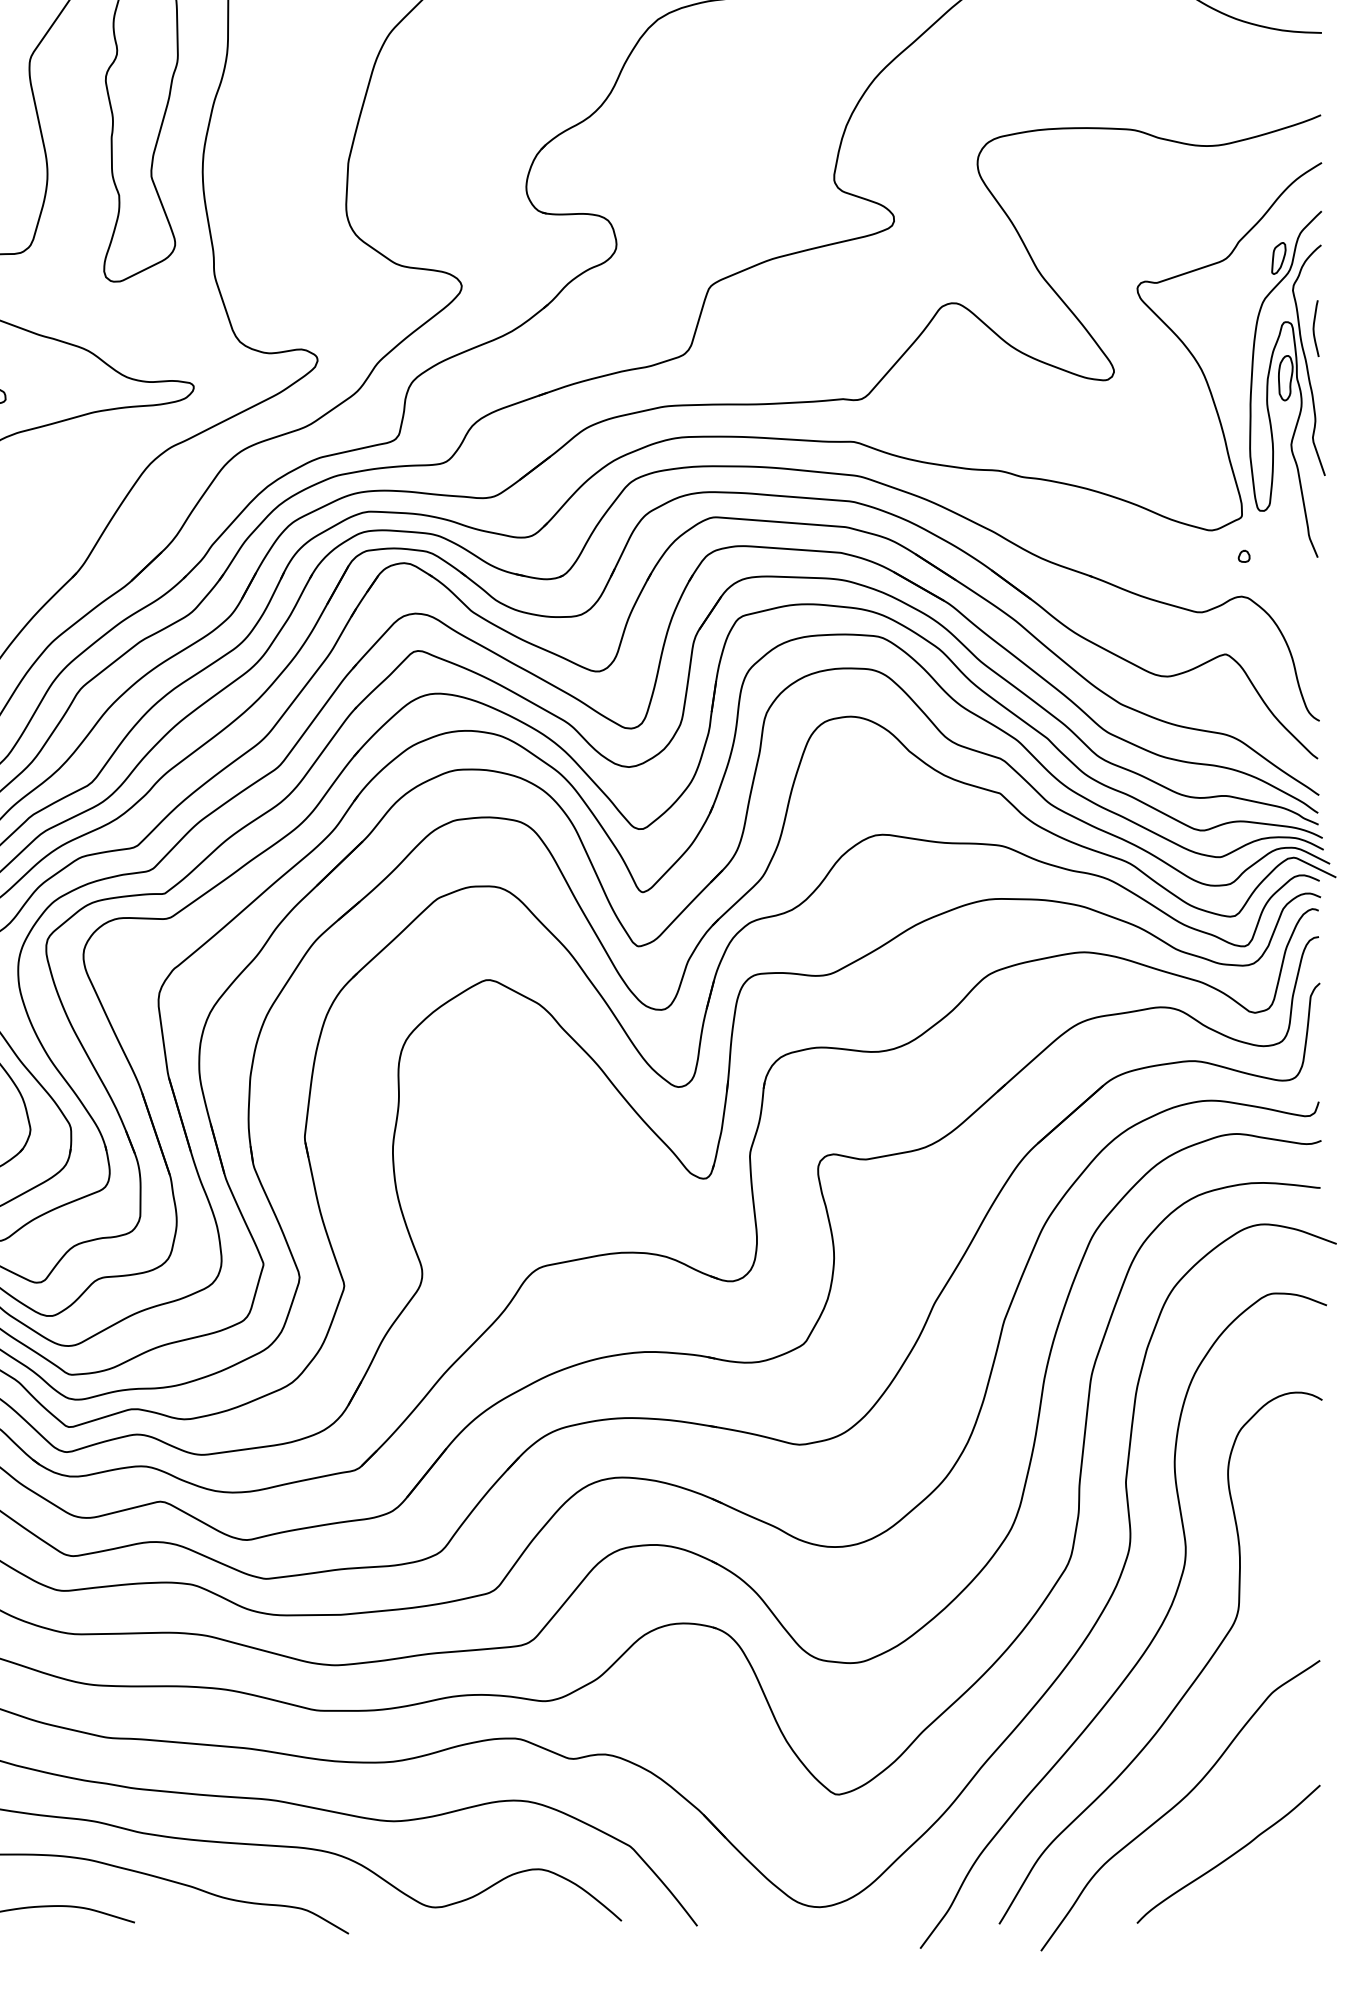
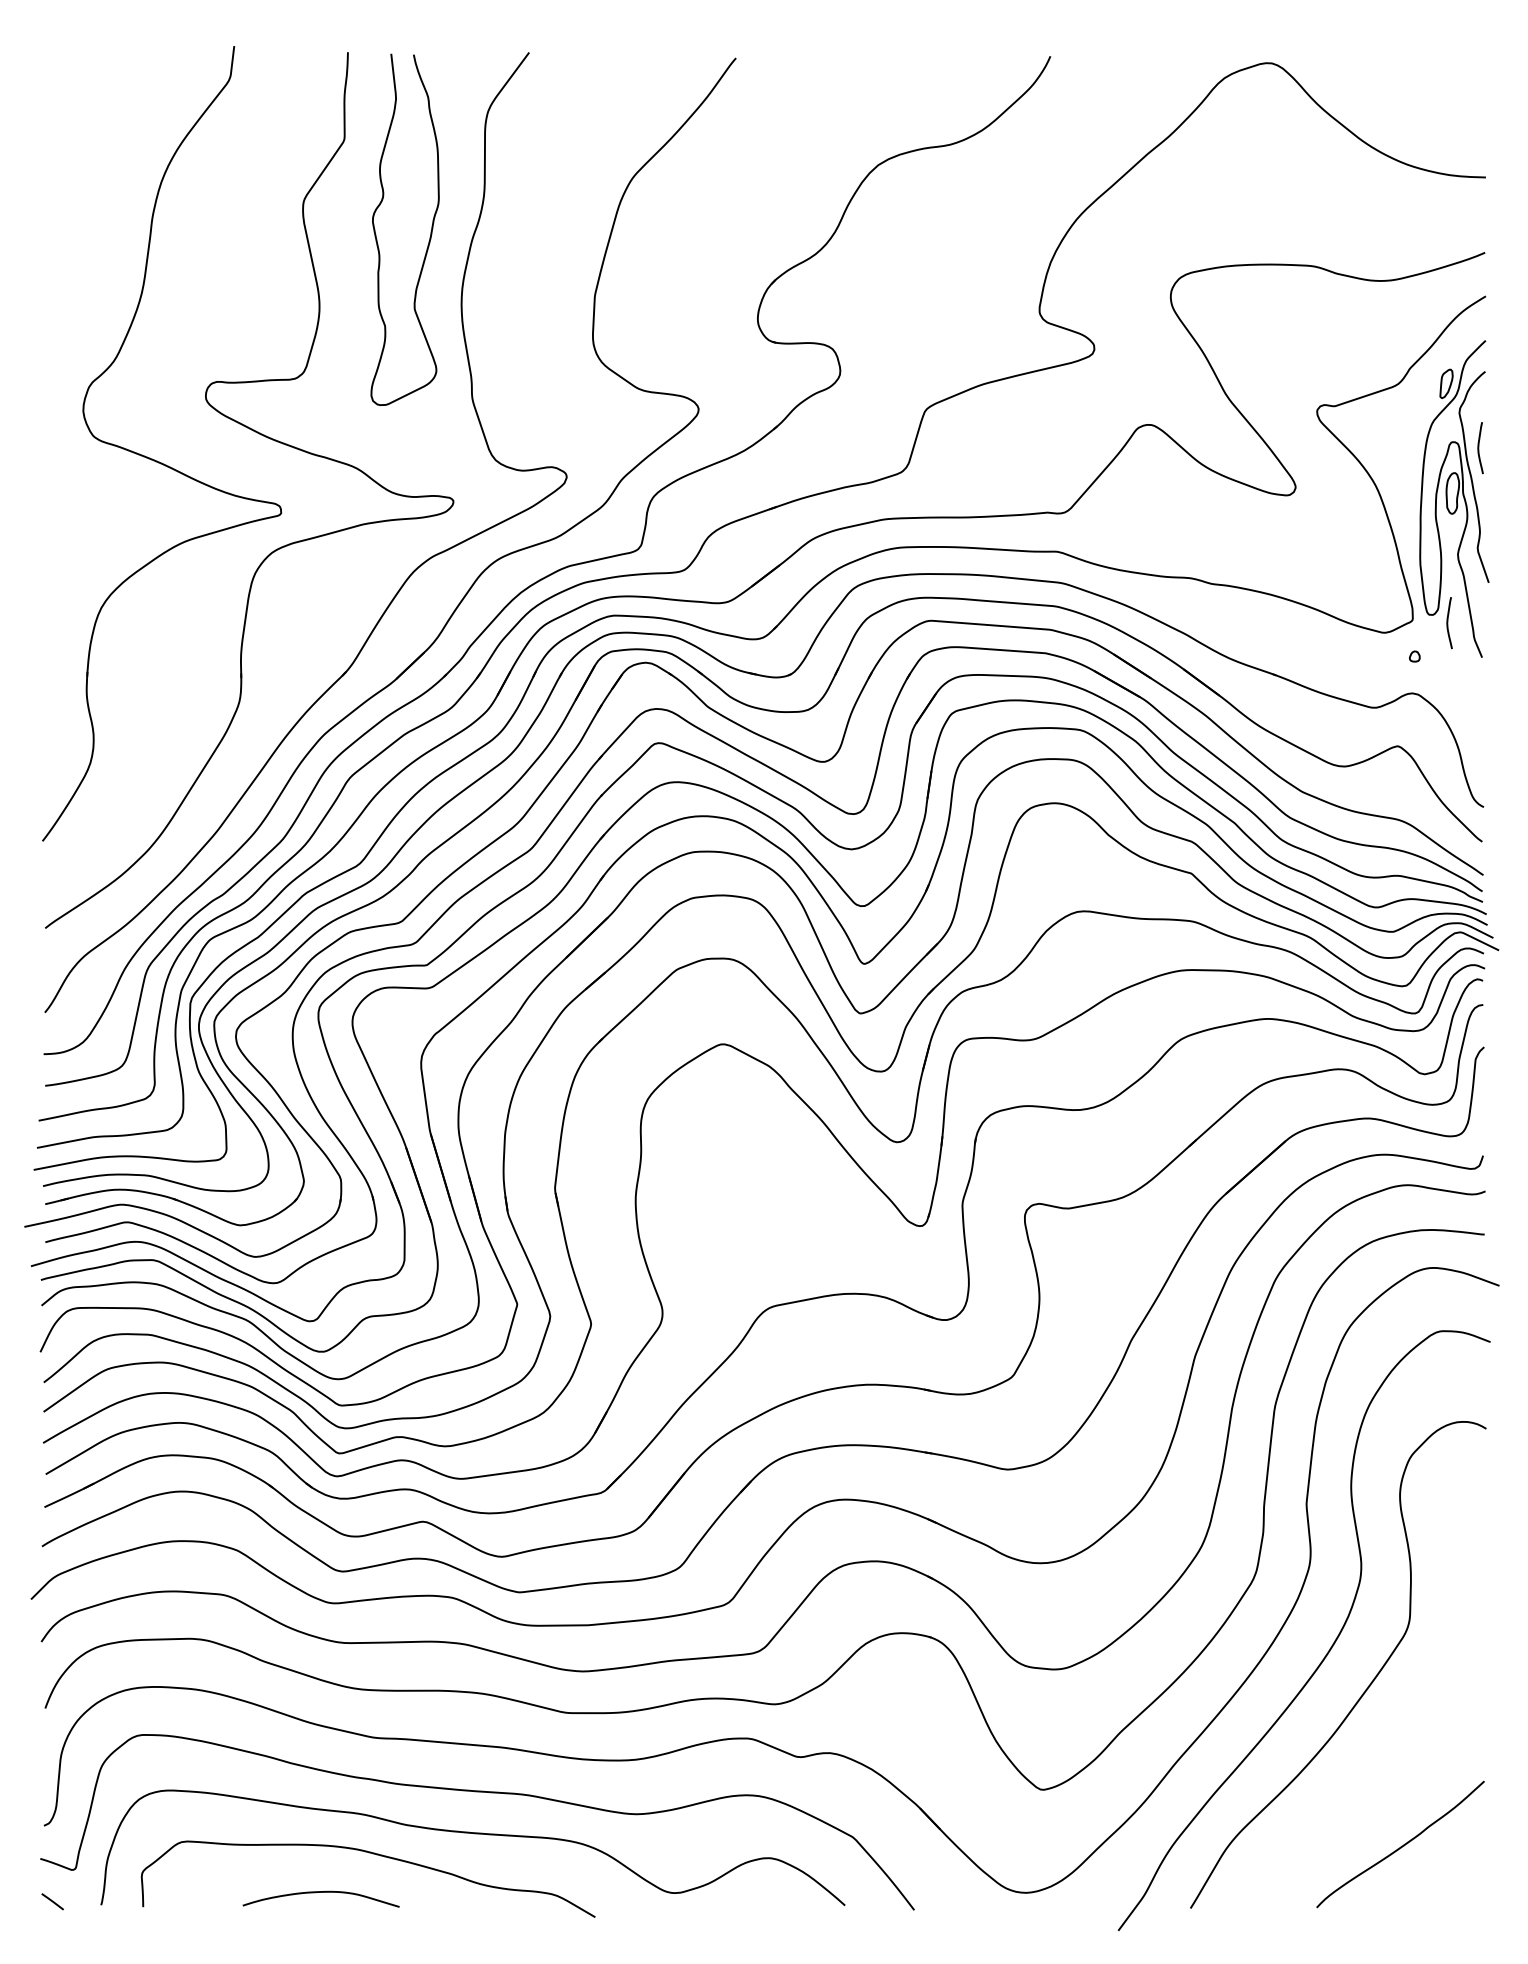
curve: (1281, 520) -> (1448, 623), added
curve: (1179, 1804) -> (1355, 1798), removed

